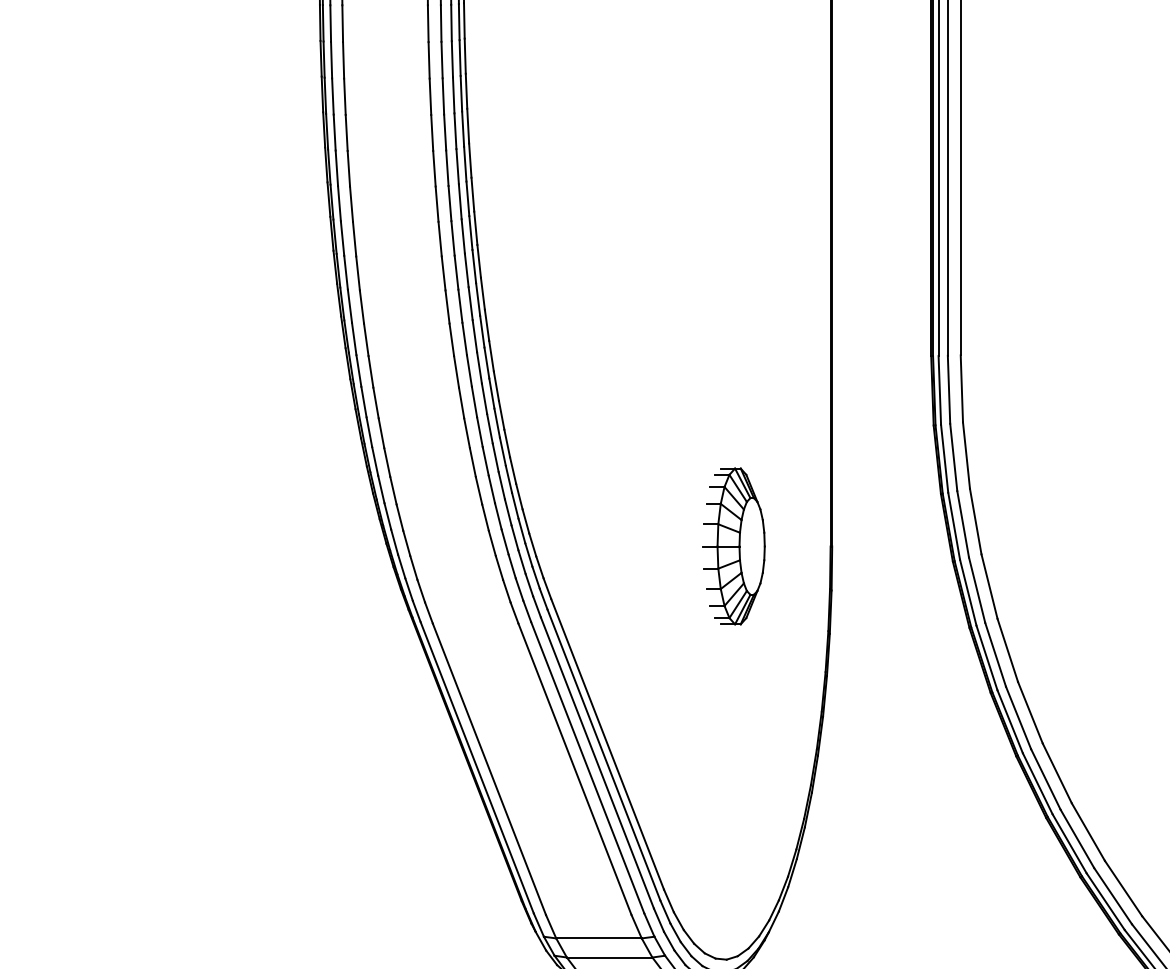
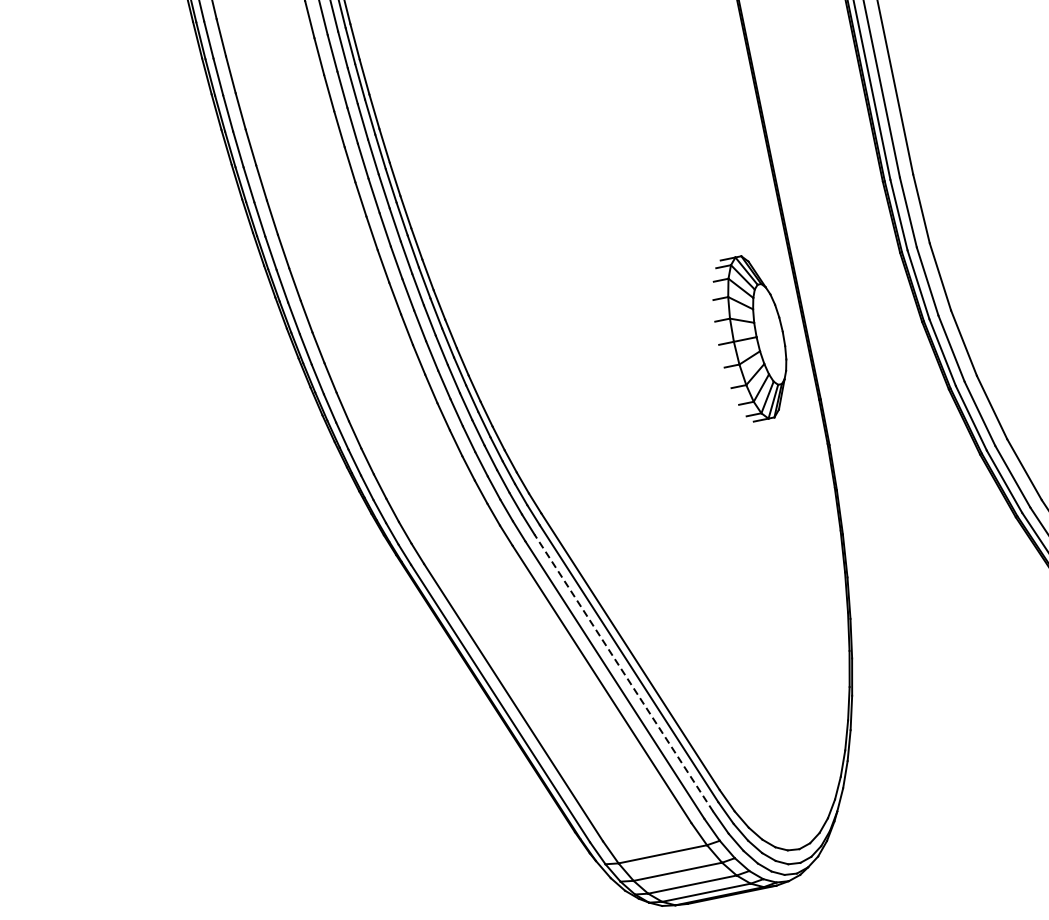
part: (733, 546) -> (750, 338), moved
line: (597, 762) -> (623, 672), solid -> dashed

